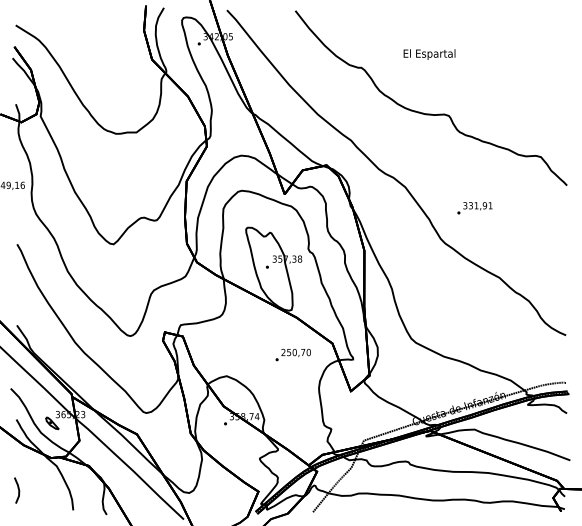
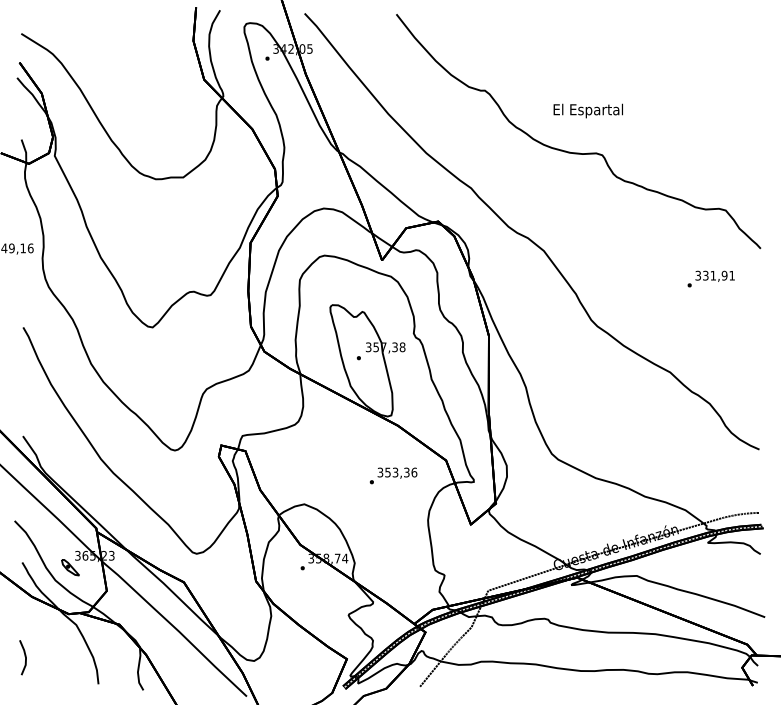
text: (428, 54) -> (587, 110), moved
text: (474, 207) -> (710, 278), moved
text: (296, 352) -> (397, 472), 250,70 -> 353,36

